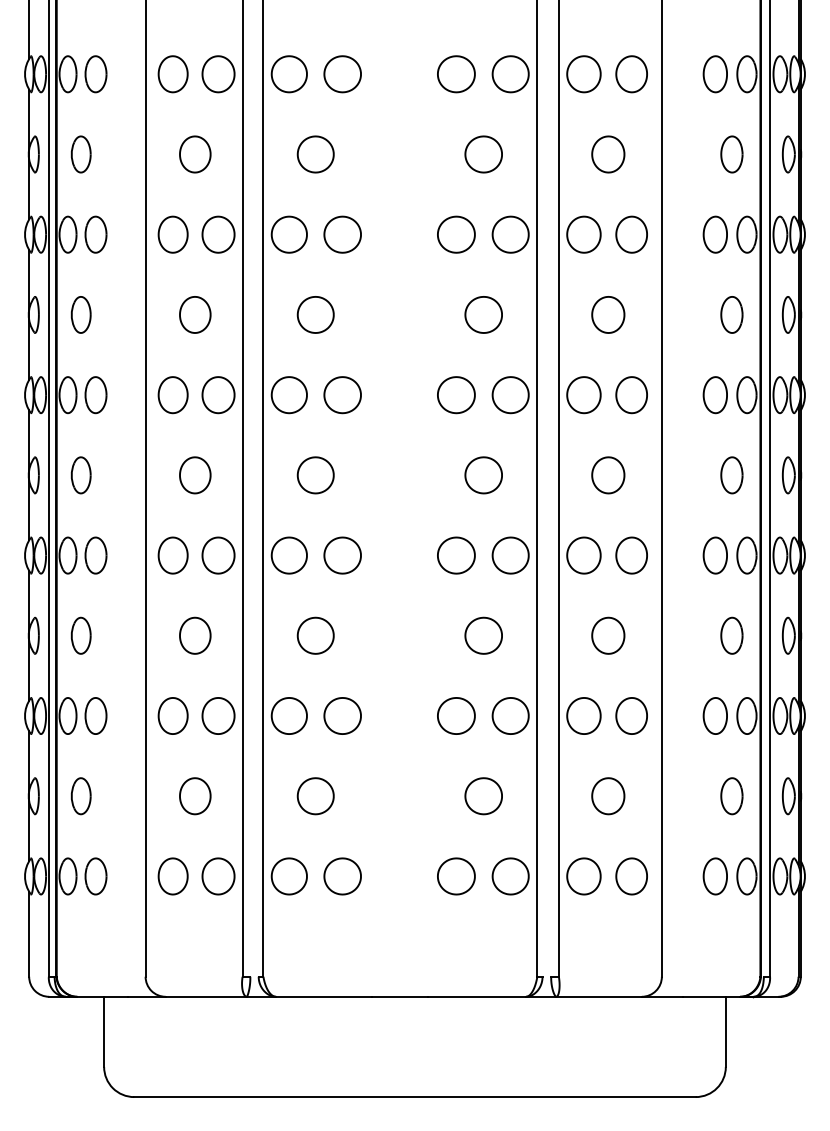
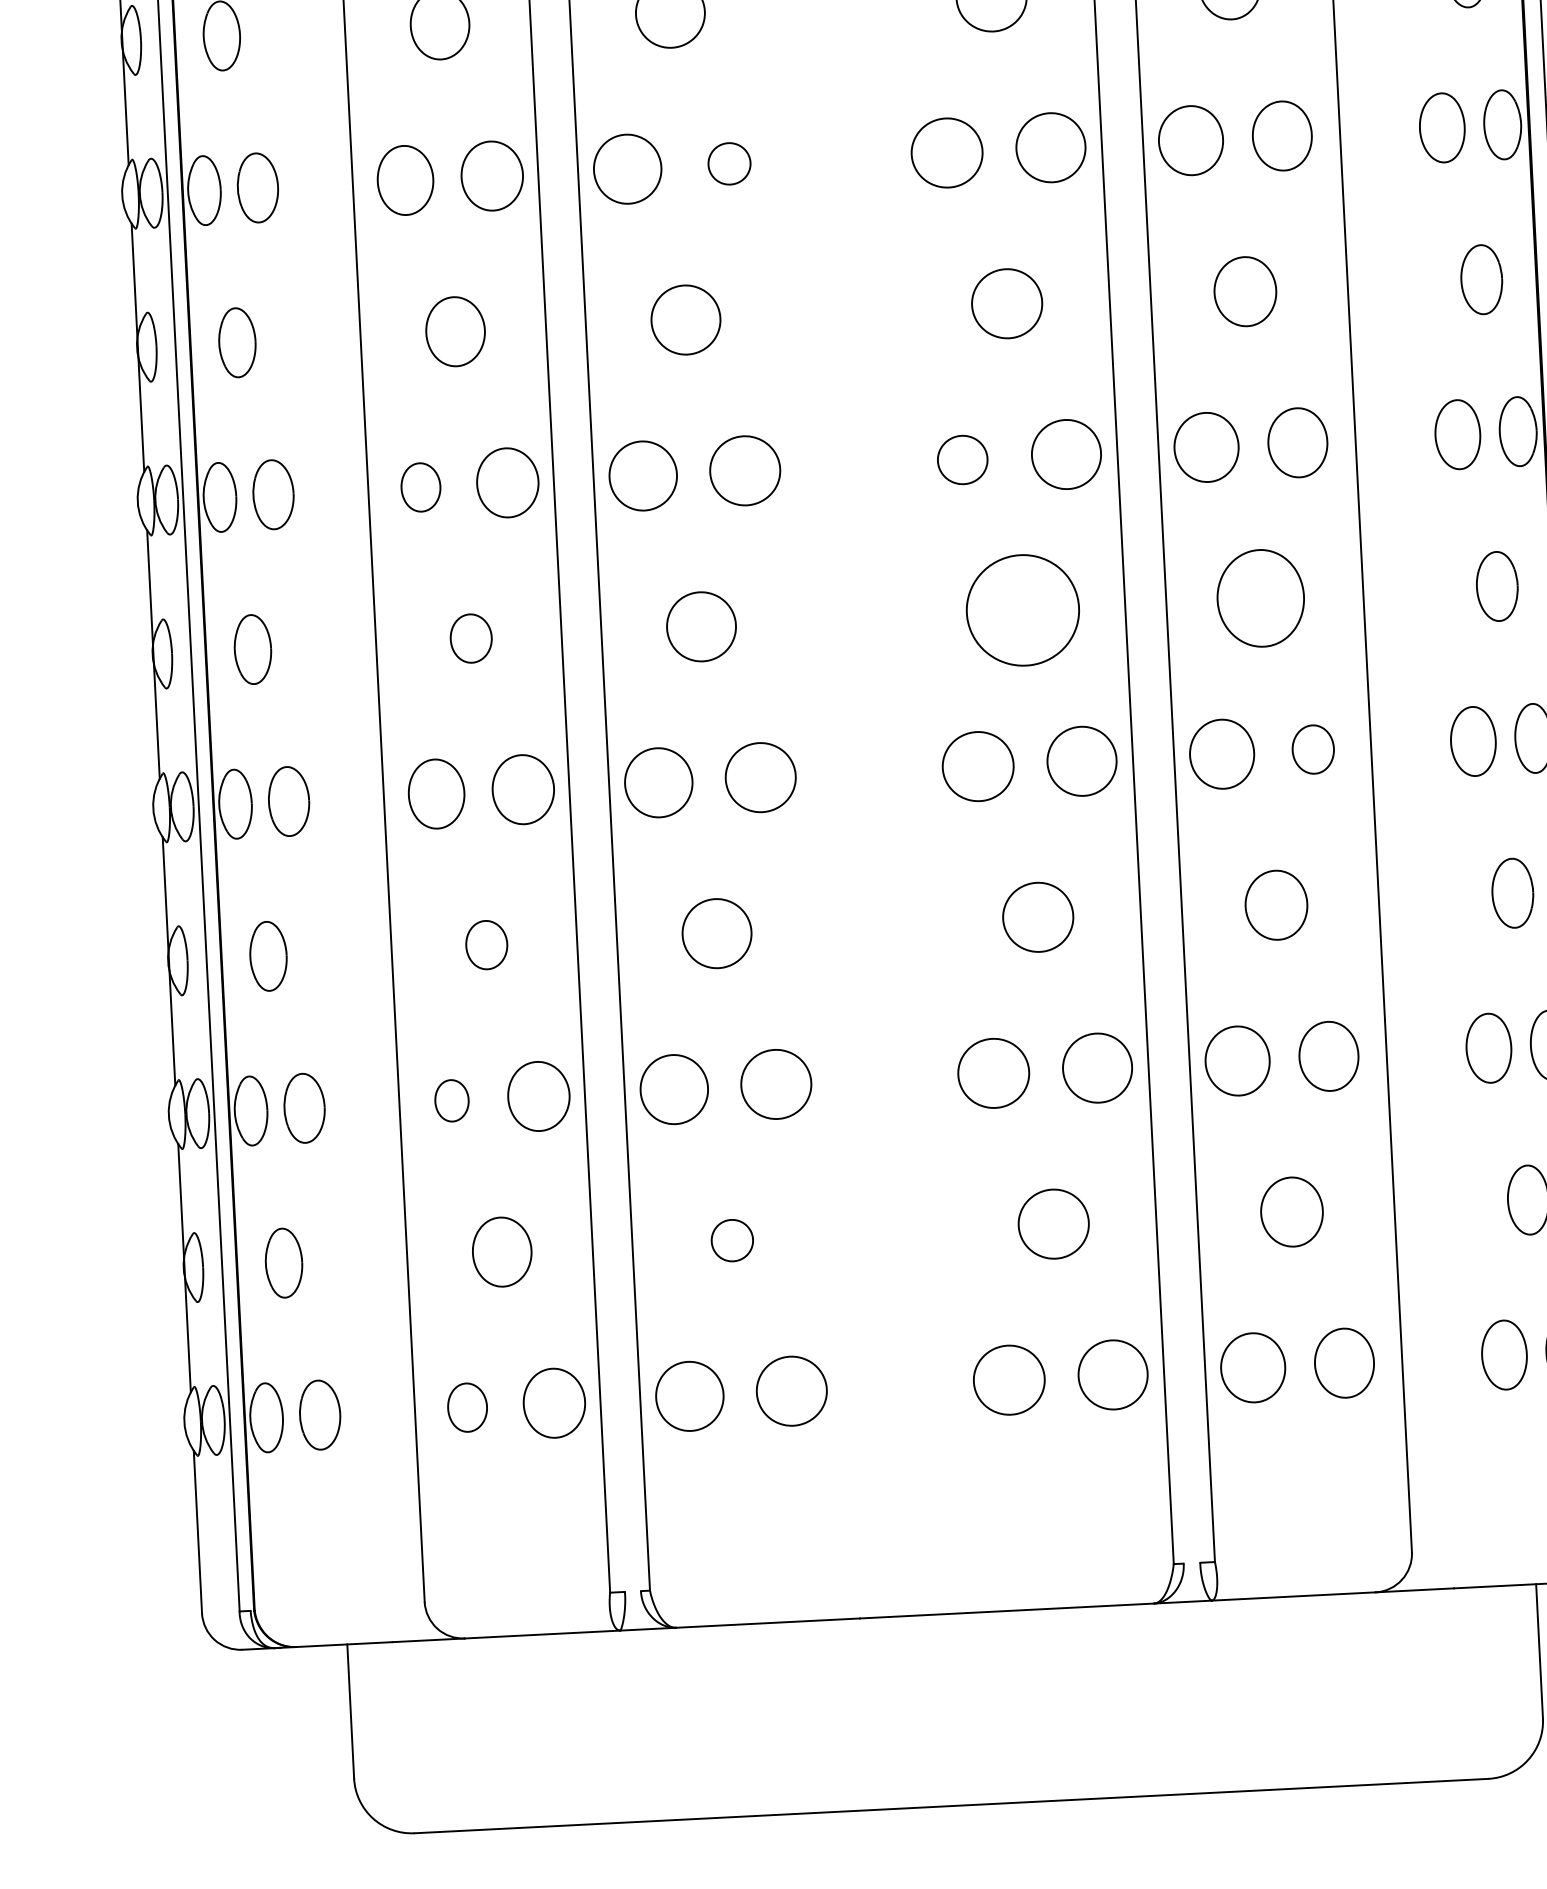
part: (342, 234) -> (729, 163), size x0.6
part: (172, 395) -> (419, 487), size x0.7
part: (456, 395) -> (962, 460), size x0.7
part: (195, 475) -> (471, 638), size x0.7
part: (483, 475) -> (1022, 610), size x1.6
part: (608, 475) -> (1261, 598), size x1.4
part: (631, 555) -> (1313, 749), size x0.7
part: (195, 635) -> (487, 944), size x0.7
part: (172, 715) -> (450, 1099), size x0.6
part: (315, 796) -> (732, 1240), size x0.6
part: (172, 876) -> (466, 1407), size x0.7

